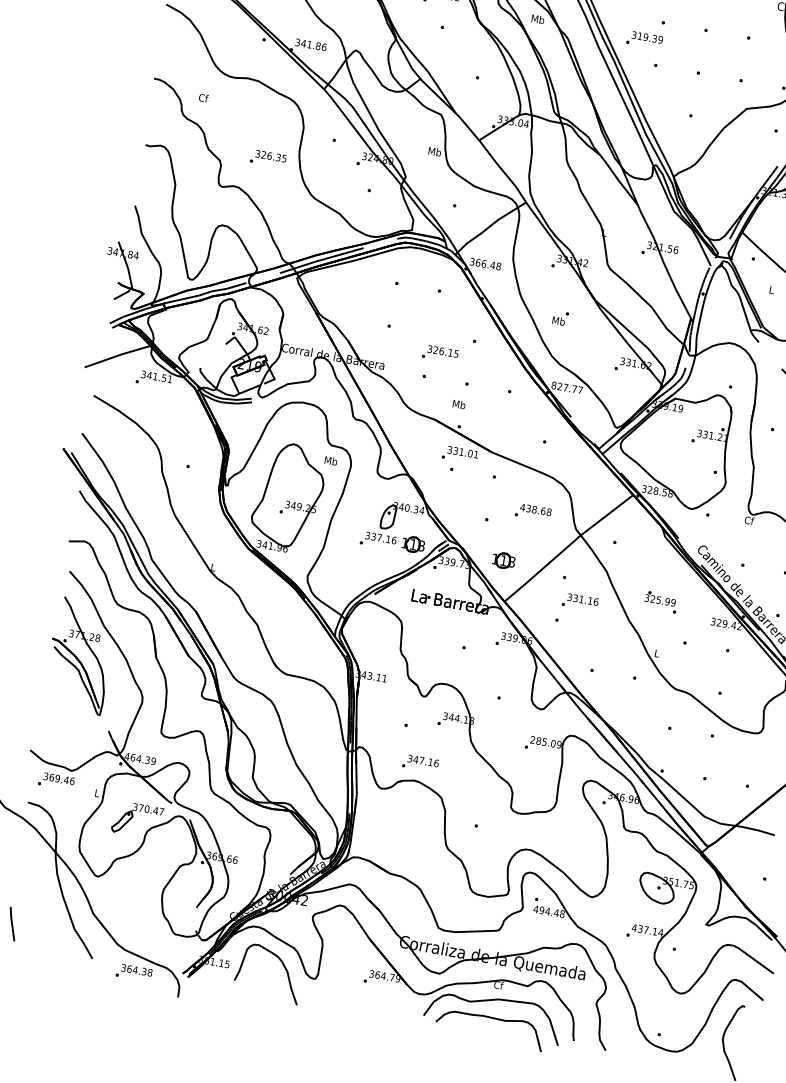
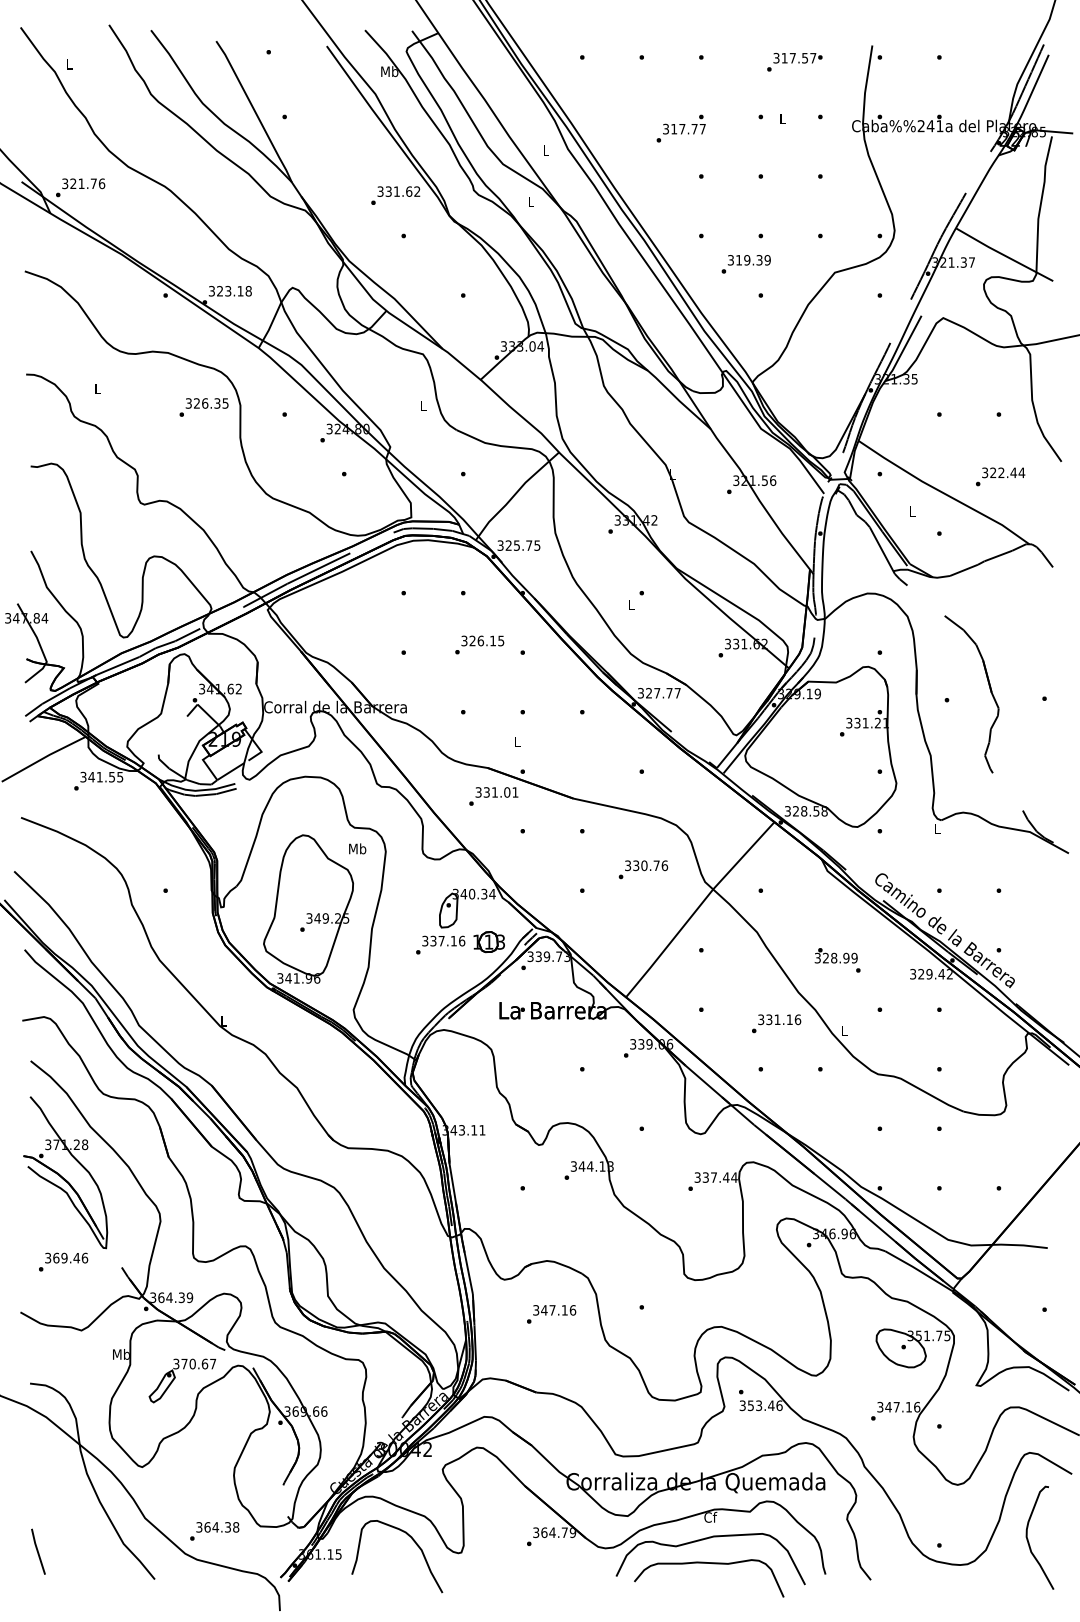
text: (537, 18) -> (530, 201), Mb -> L
text: (644, 40) -> (745, 264), moved
text: (313, 44) -> (233, 290), 341.86 -> 323.18
text: (203, 97) -> (97, 388), Cf -> L
text: (434, 151) -> (423, 405), Mb -> L
text: (267, 158) -> (203, 407), moved
text: (488, 264) -> (522, 545), 366.48 -> 325.75
text: (558, 320) -> (631, 604), Mb -> L
text: (440, 353) -> (479, 644), moved
text: (170, 379) -> (120, 777), 341.51 -> 341.55
text: (553, 385) -> (640, 693), 827.77 -> 327.77
text: (458, 404) -> (516, 741), Mb -> L
text: (460, 454) -> (493, 796), moved
text: (536, 509) -> (646, 865), 438.68 -> 330.76
text: (749, 520) -> (937, 828), Cf -> L
part: (503, 560) -> (614, 942), removed
text: (659, 599) -> (834, 957), 325.99 -> 328.99
text: (580, 601) -> (776, 1023), moved
text: (545, 742) -> (715, 1177), 285.09 -> 337.44
text: (126, 756) -> (152, 1297), 464.39 -> 364.39
text: (420, 763) -> (551, 1314), moved
text: (56, 780) -> (63, 1261), moved
text: (97, 793) -> (121, 1354), L -> Mb
text: (155, 810) -> (204, 1363), 370.47 -> 370.67
text: (548, 911) -> (760, 1405), 494.48 -> 353.46
text: (647, 929) -> (898, 1406), 437.14 -> 347.16
text: (134, 972) -> (214, 1531), moved

